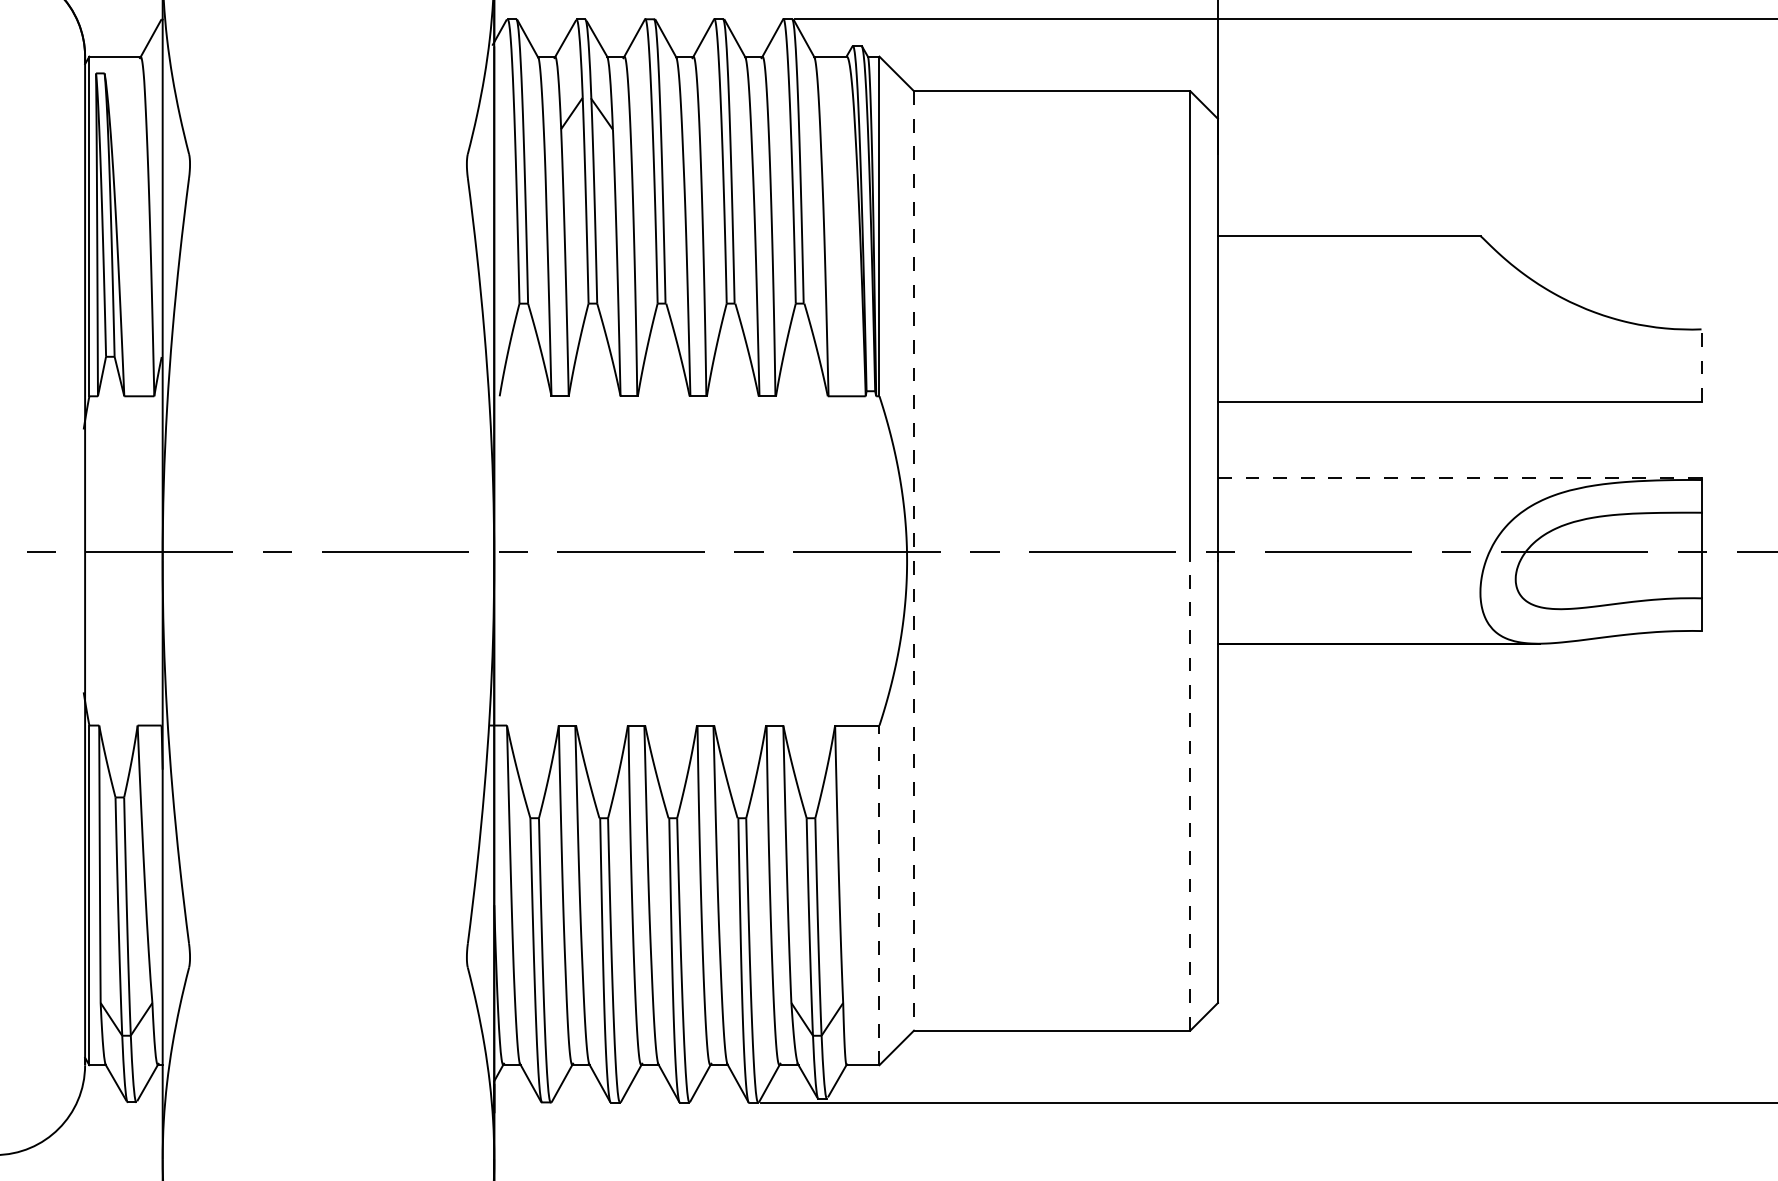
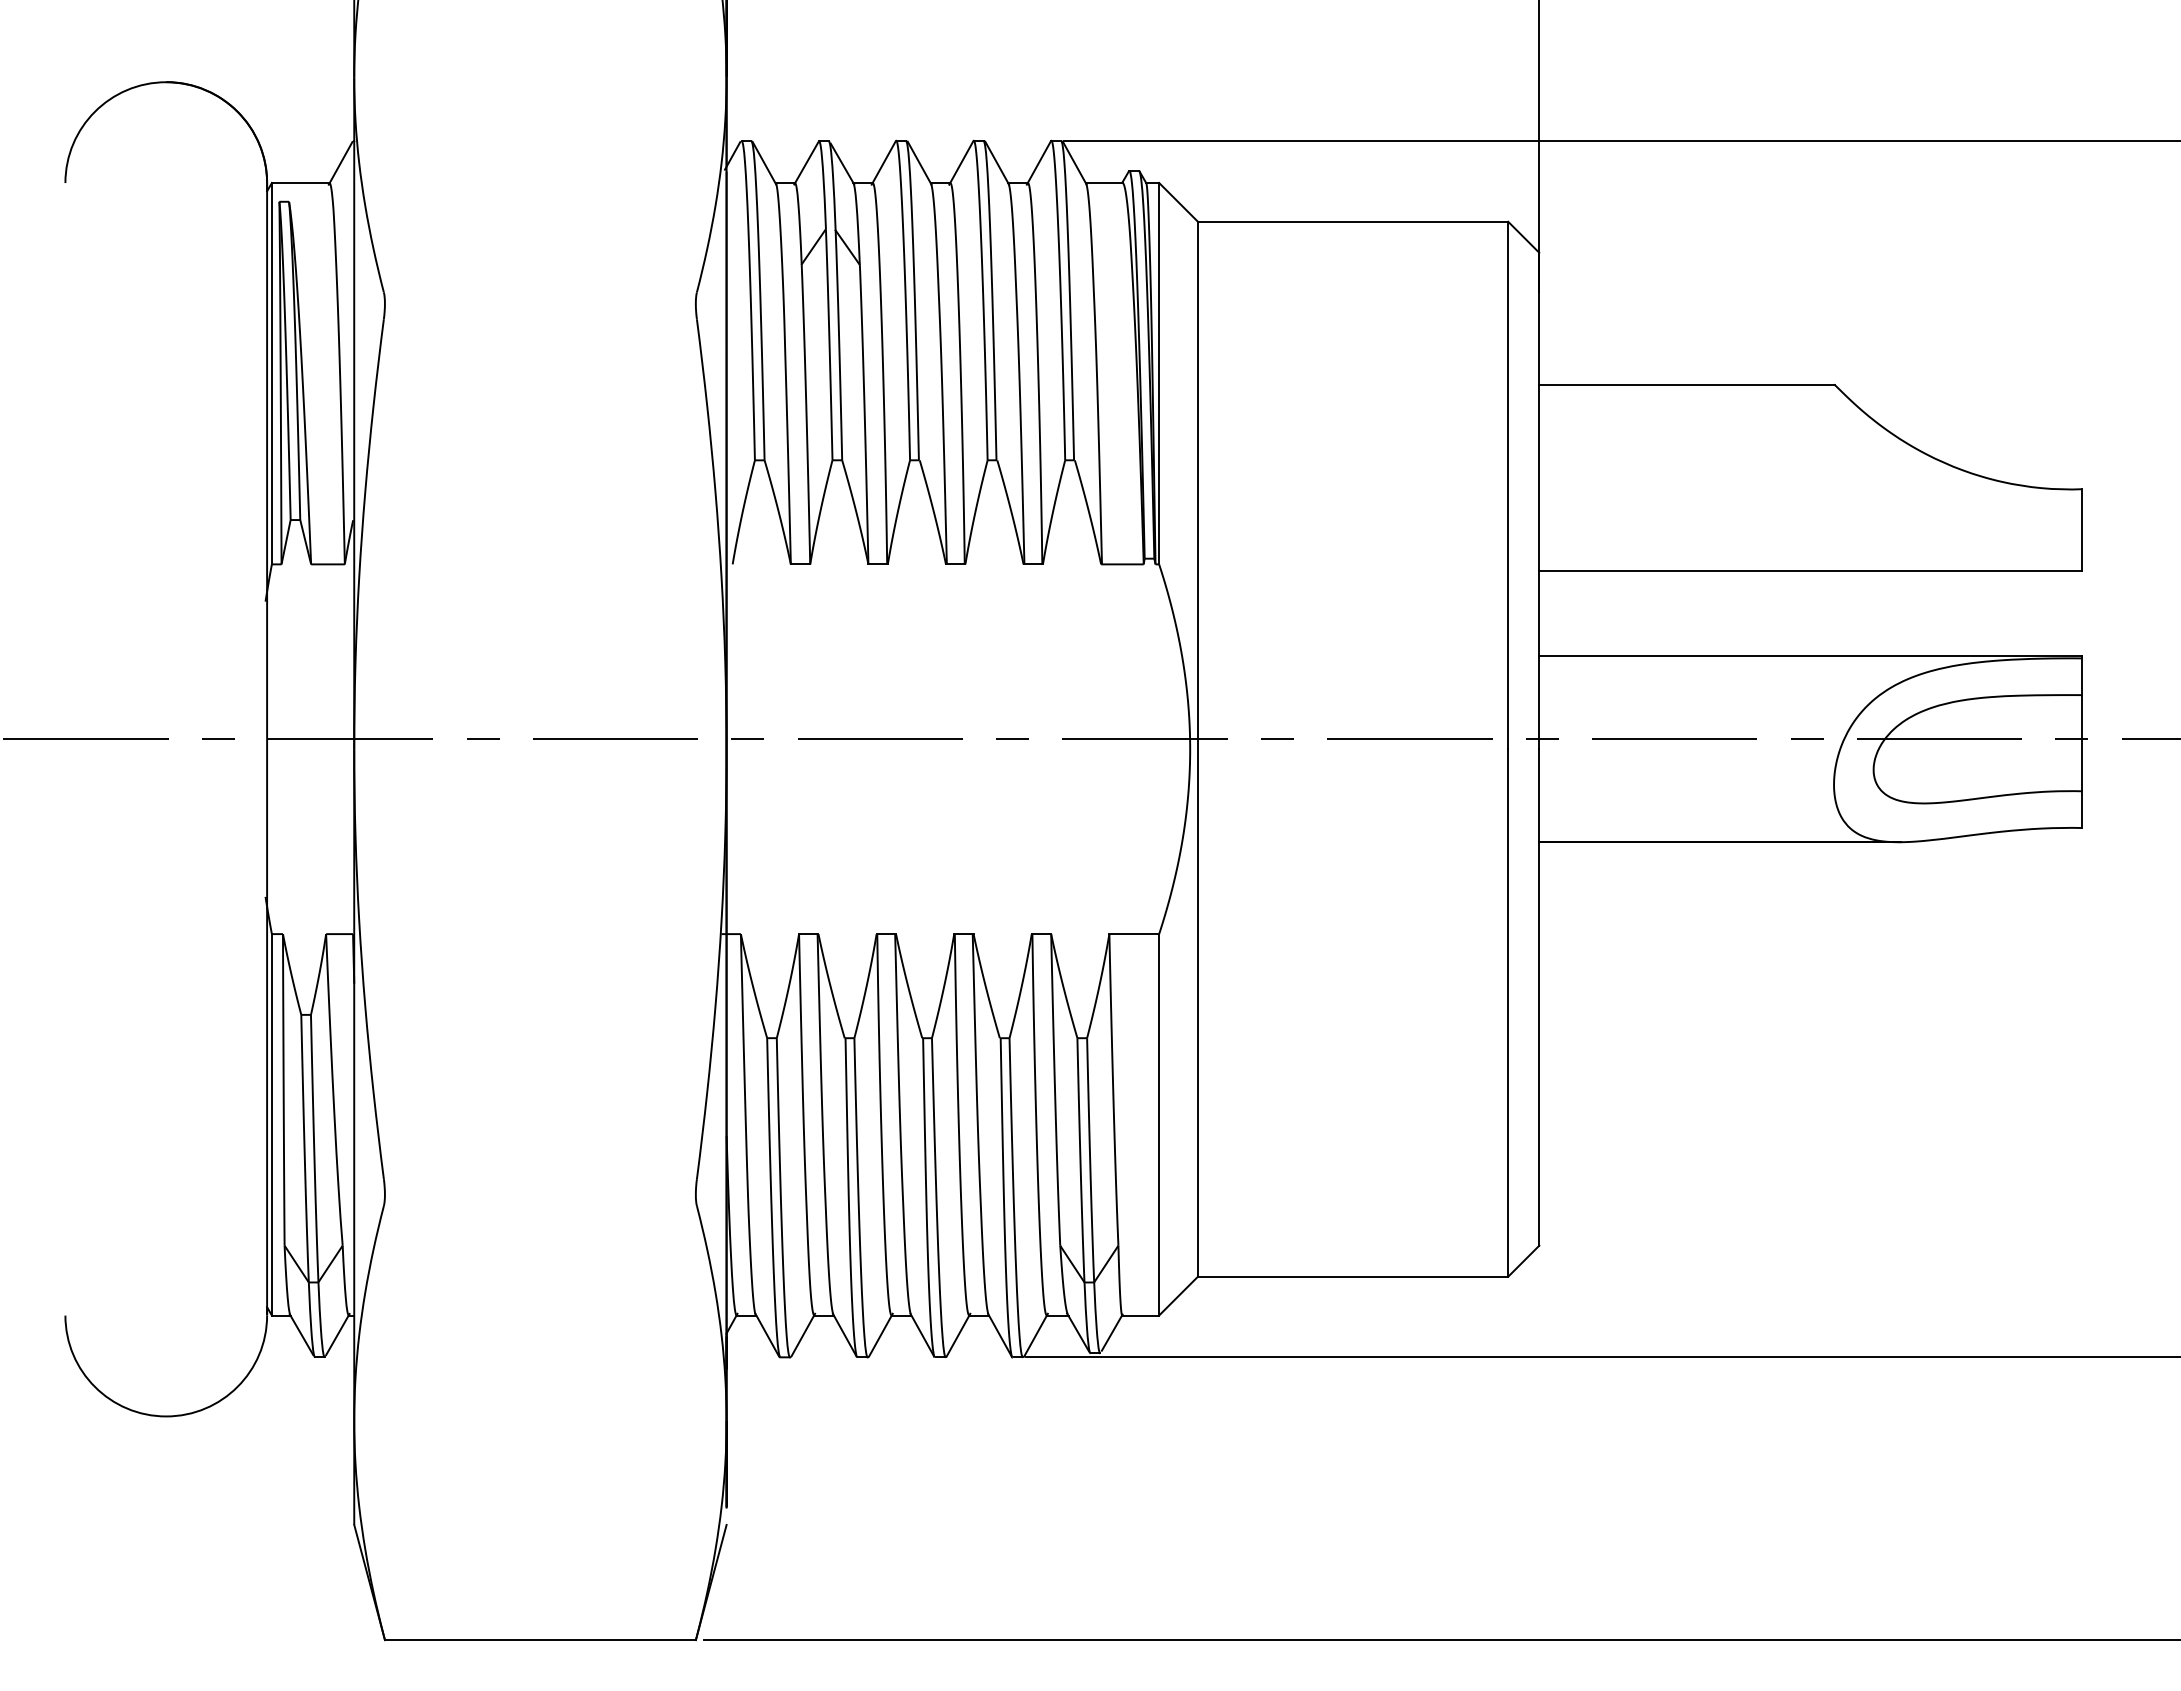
line: (1701, 366) -> (2082, 530), dashed -> solid
line: (1459, 478) -> (1810, 656), dashed -> solid
line: (913, 561) -> (1197, 749), dashed -> solid
line: (1190, 795) -> (1508, 1012), dashed -> solid
line: (879, 895) -> (1159, 1124), dashed -> solid

